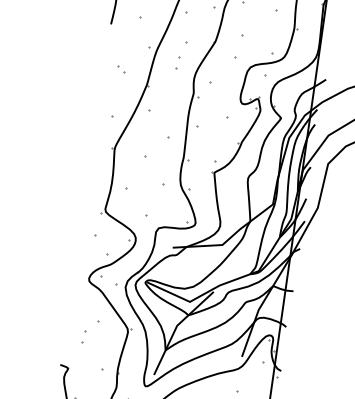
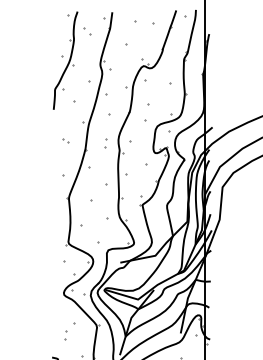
part: (178, 62) -> (105, 143), moved

